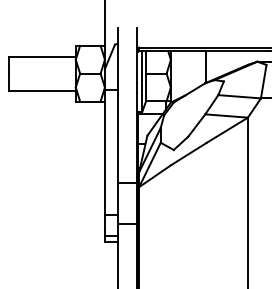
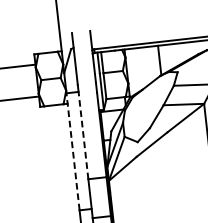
line: (117, 138) -> (83, 137), solid -> dashed
line: (104, 152) -> (72, 151), solid -> dashed

